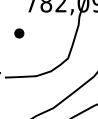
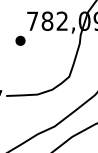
part: (19, 33) -> (20, 40), moved

